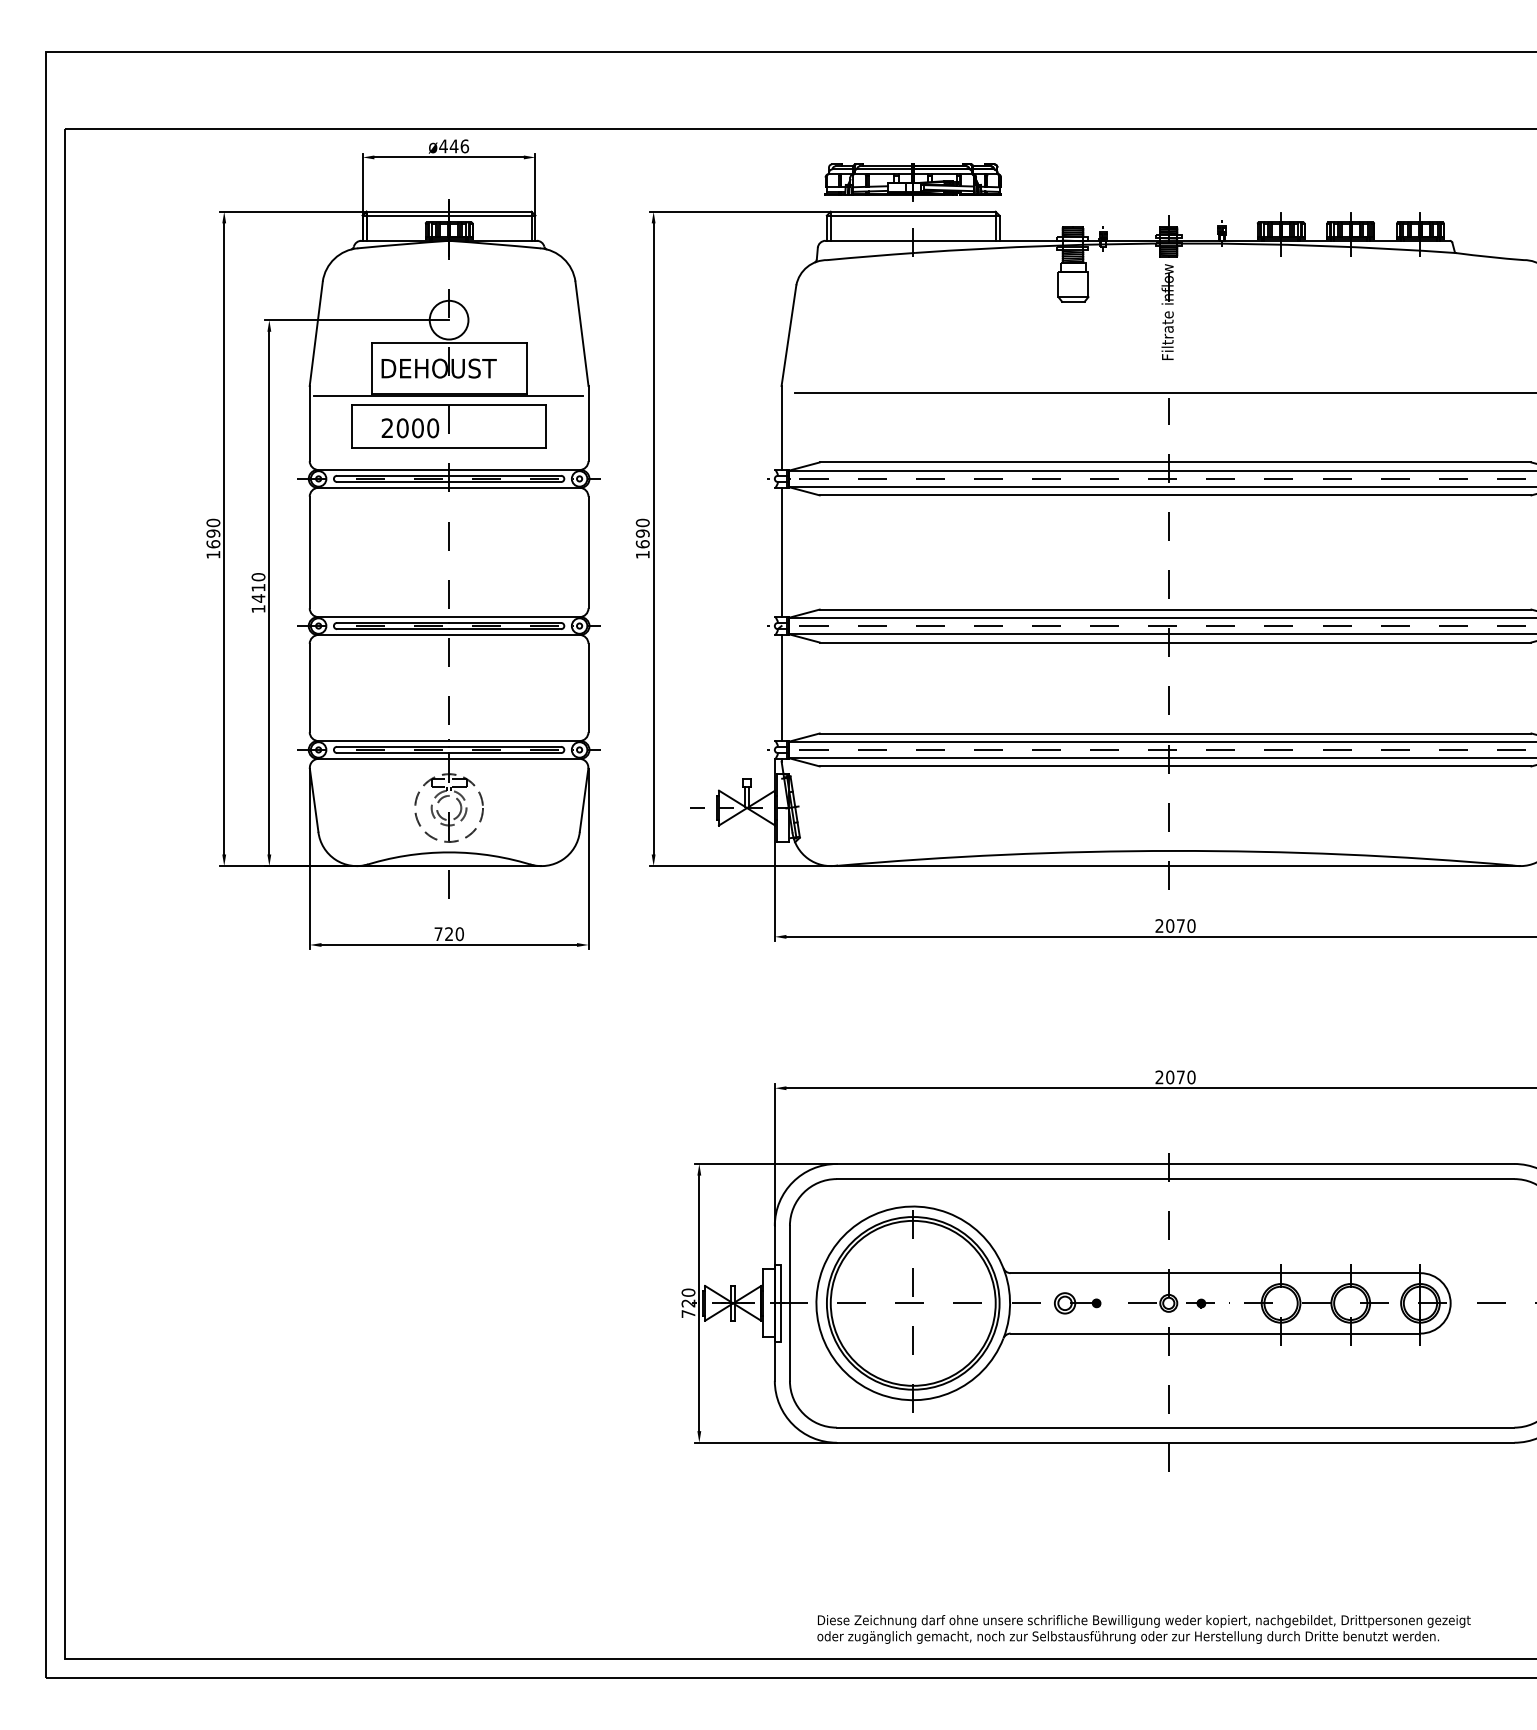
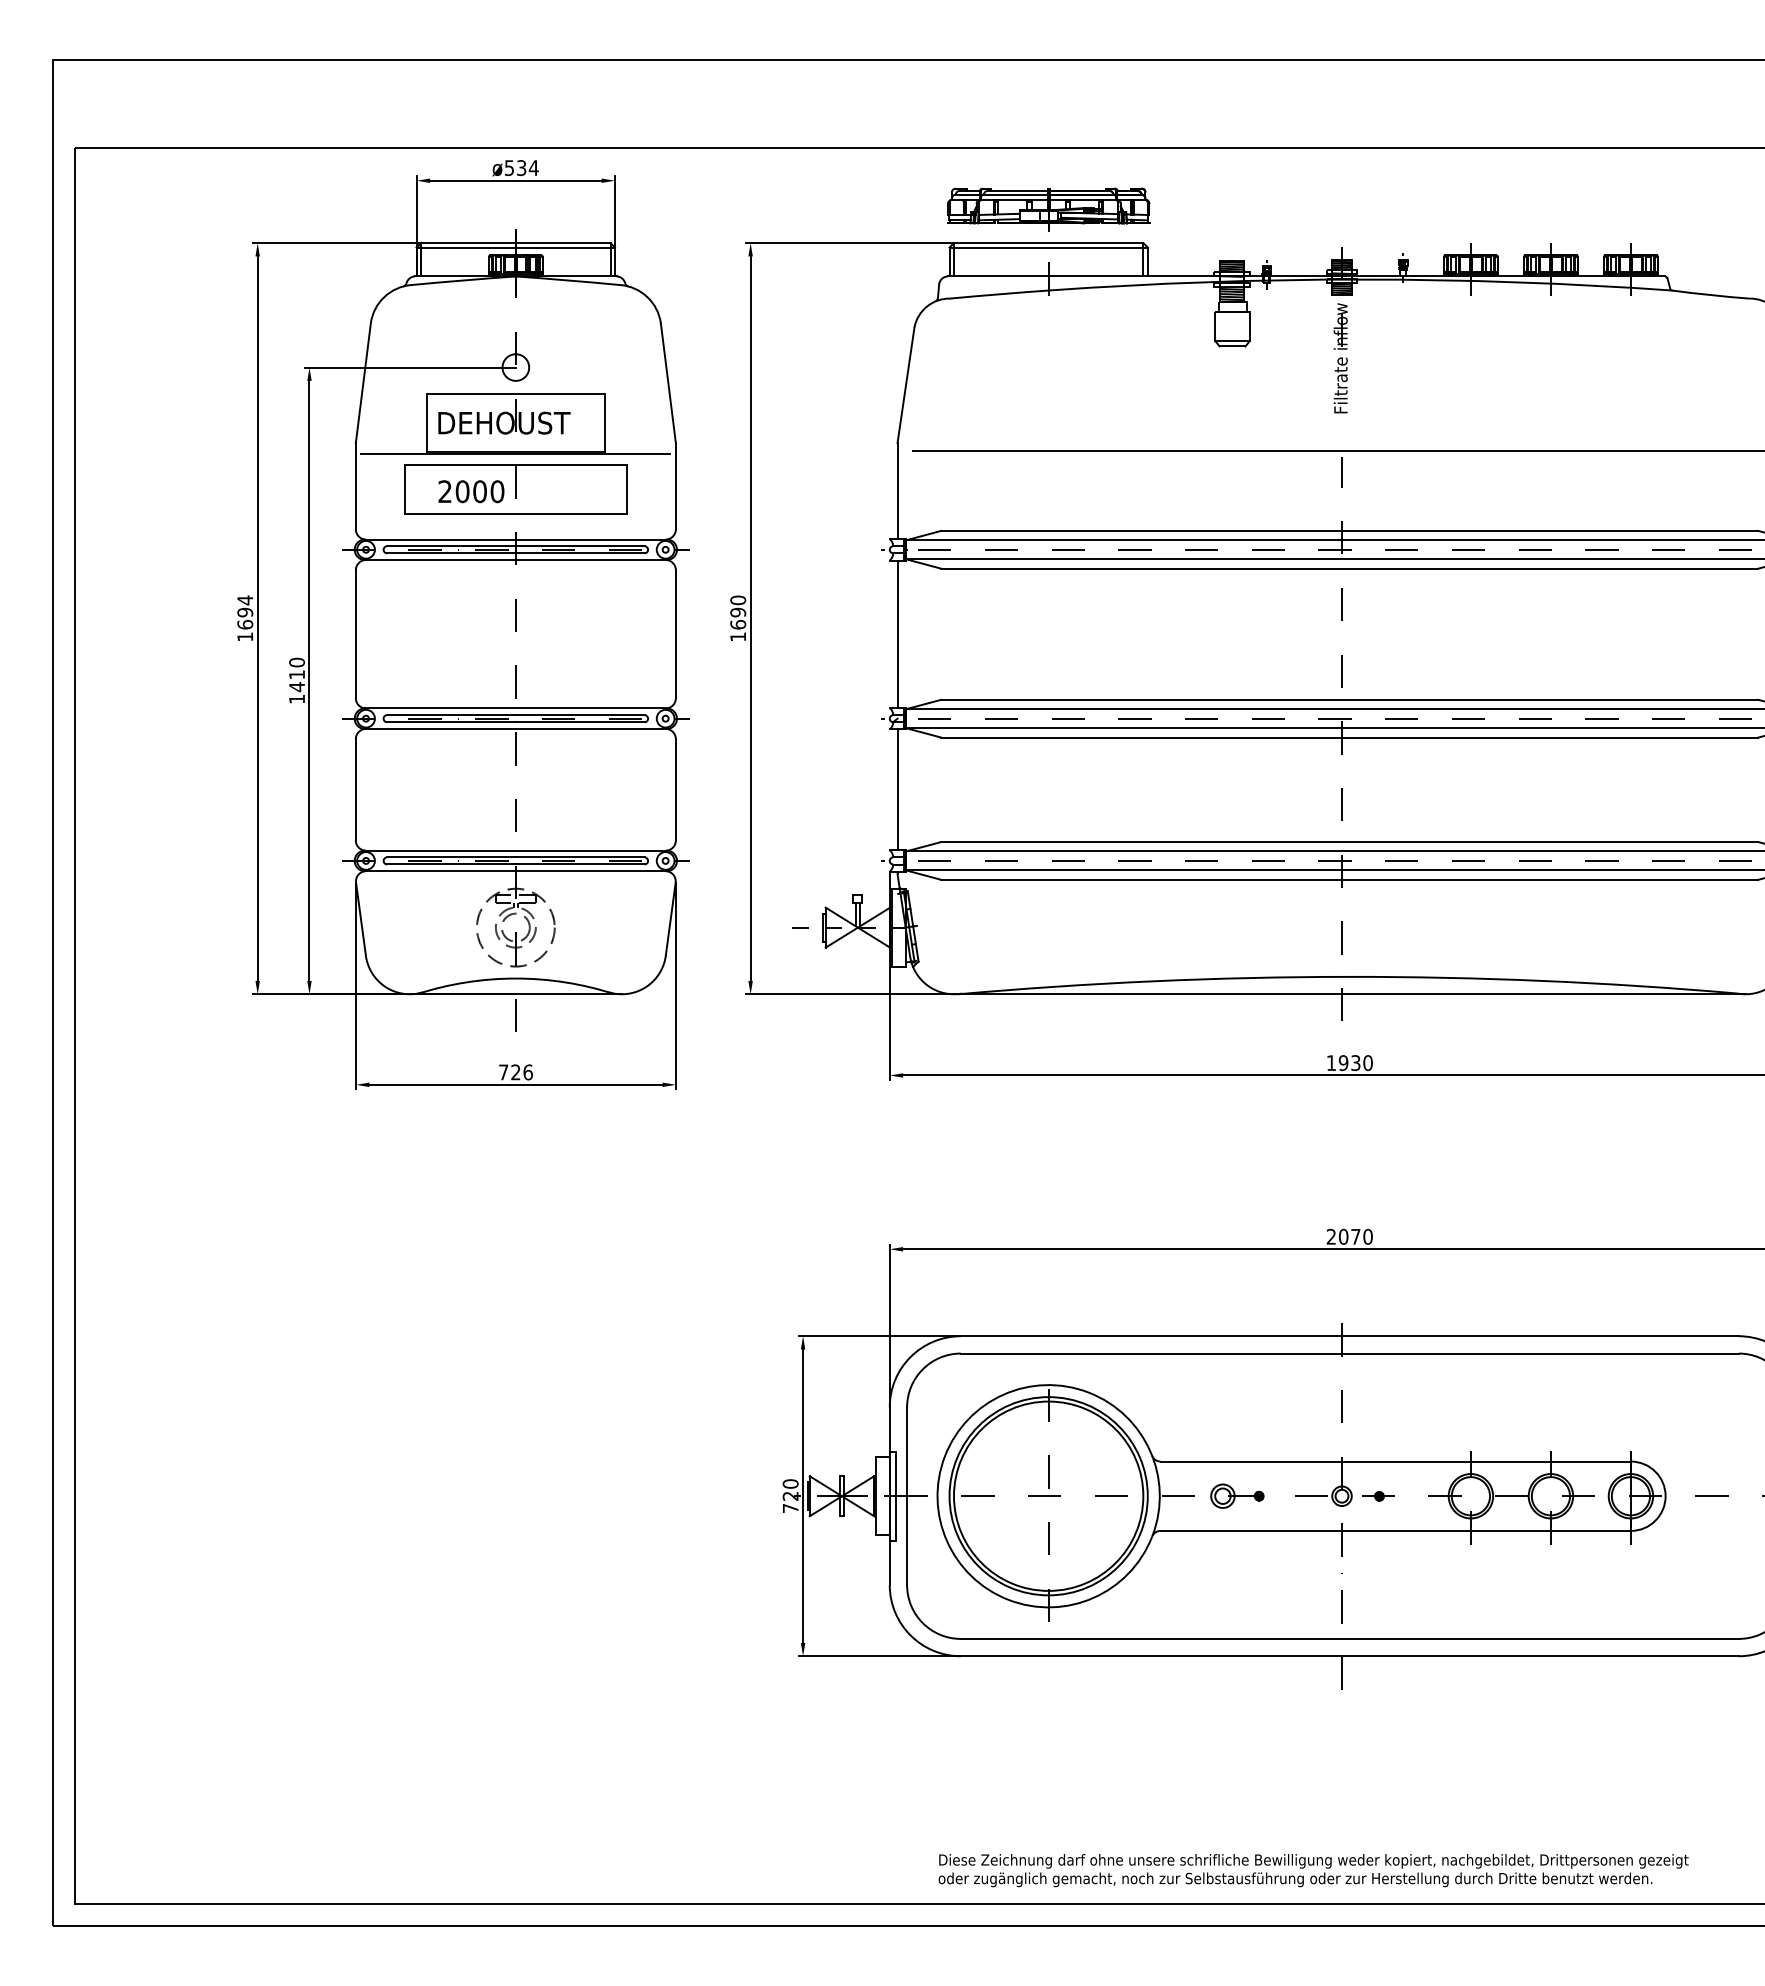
text: (454, 146) -> (521, 168), ø446 -> ø534
circle: (448, 320) -> (515, 367), size x0.6
text: (213, 523) -> (245, 600), 1690 -> 1694
text: (1170, 926) -> (1343, 1063), 2070 -> 1930
text: (459, 934) -> (527, 1072), 720 -> 726

